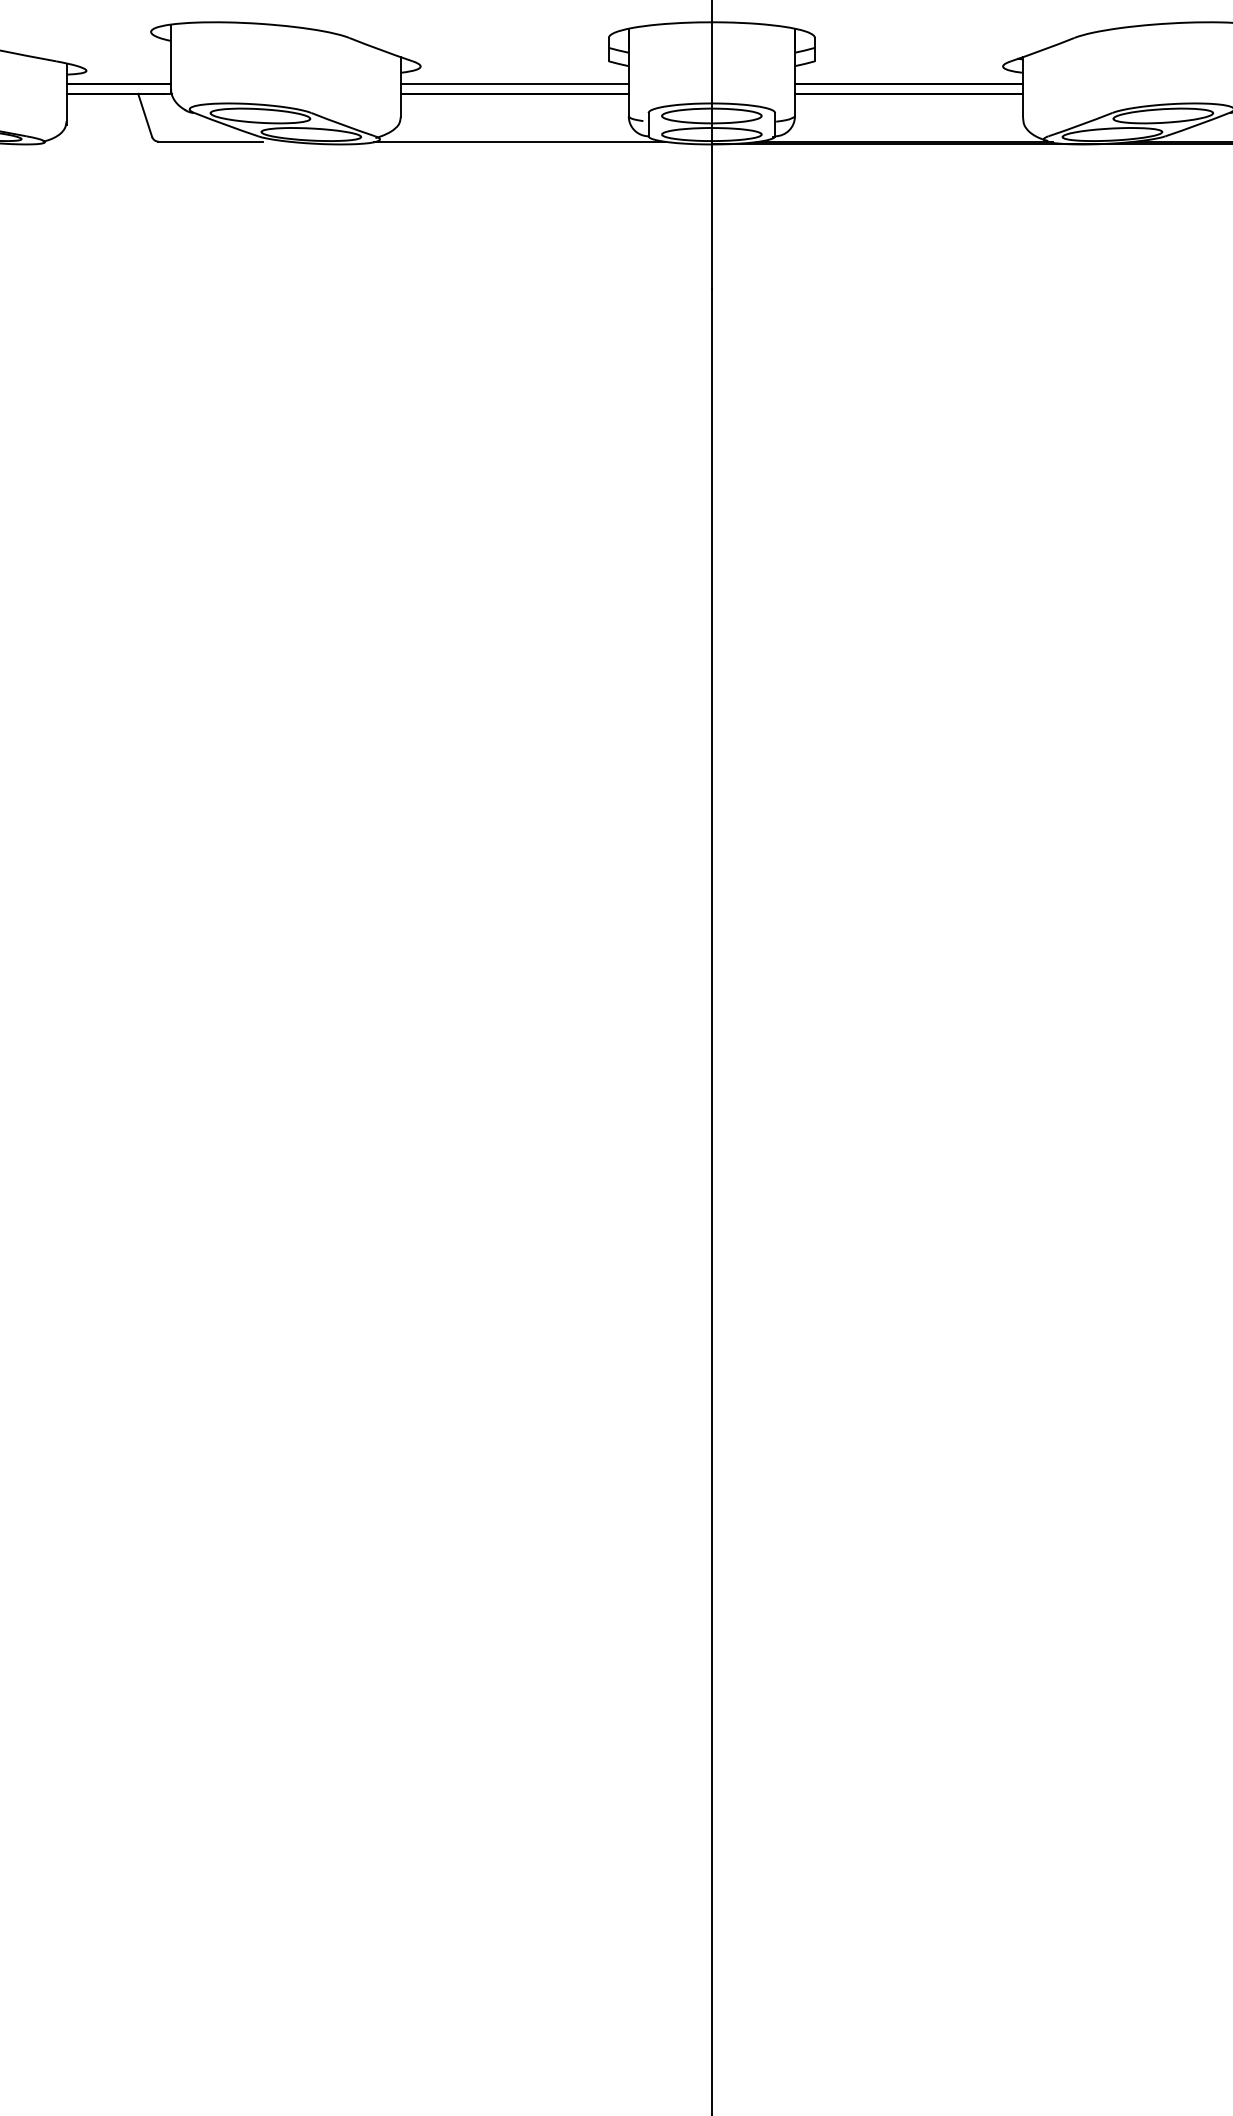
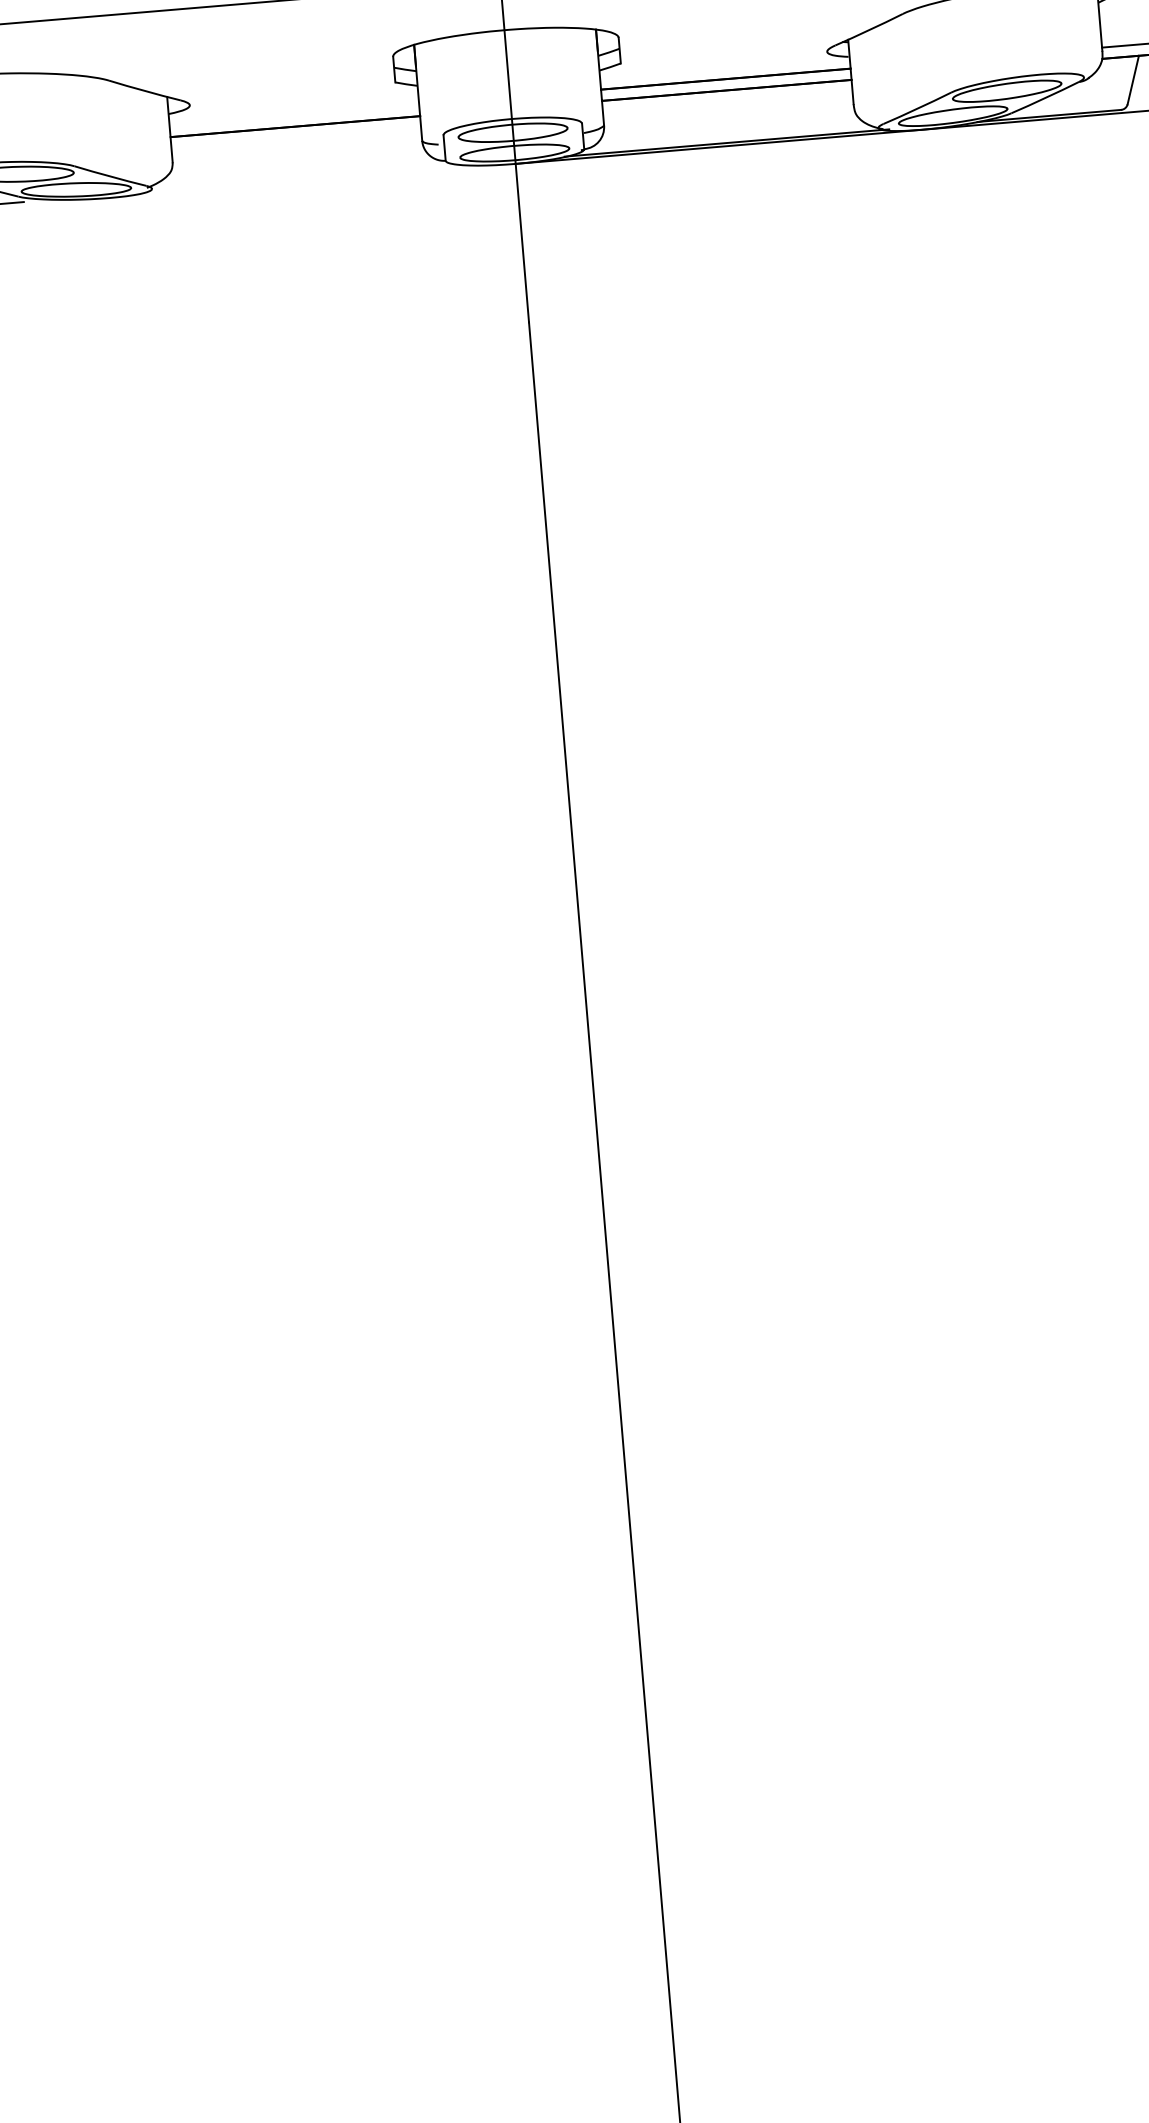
line: (514, 83) -> (294, 115), removed
line: (519, 141) -> (304, 178), removed

